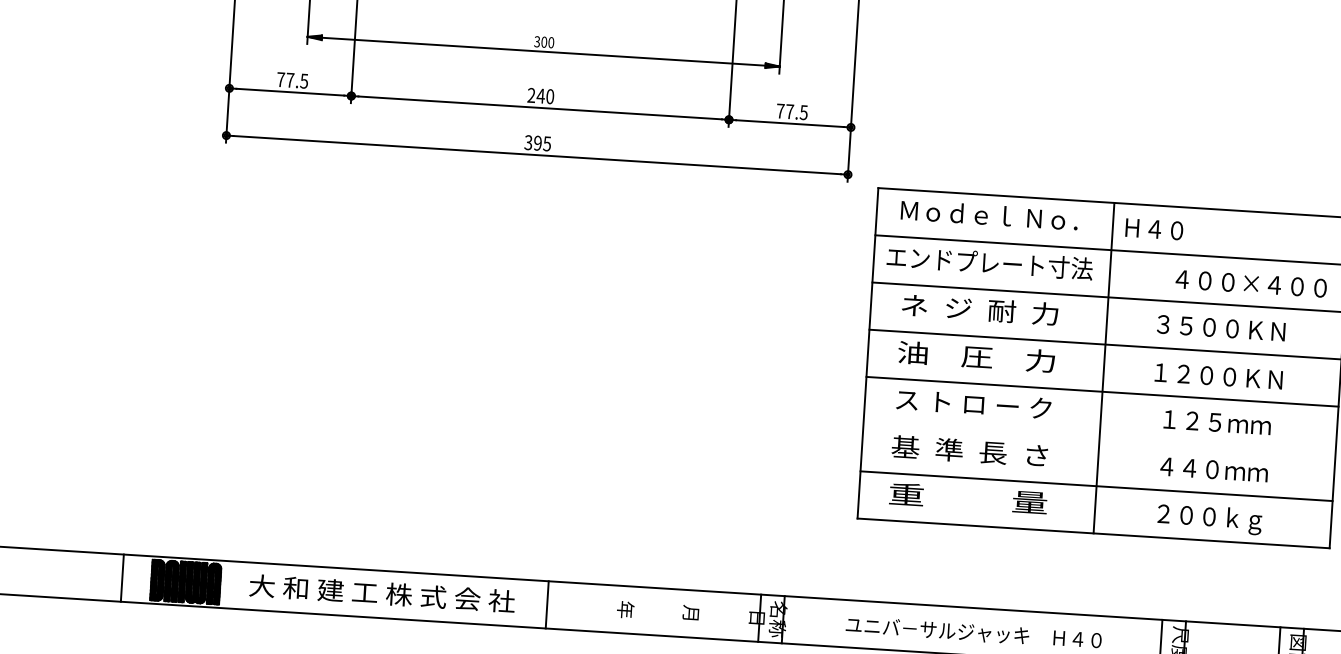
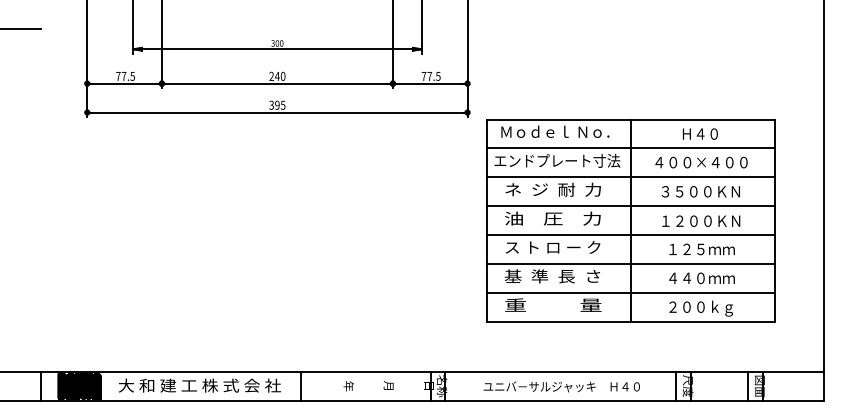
text: (1153, 228) -> (699, 133), moved
text: (1251, 283) -> (701, 162), moved
line: (1098, 438) -> (630, 263), added

